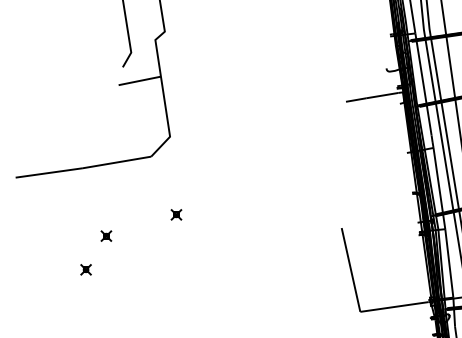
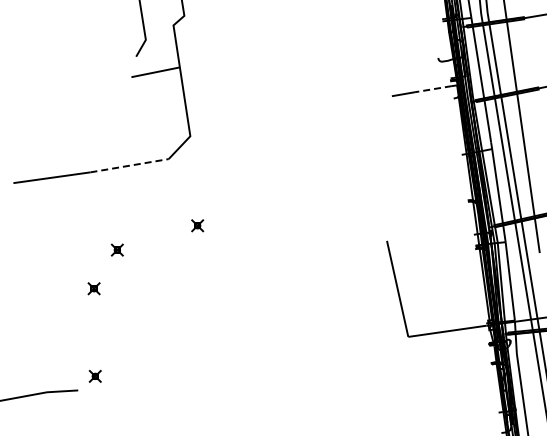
line: (382, 95) -> (433, 89), solid -> dashed
line: (116, 162) -> (129, 165), solid -> dashed

